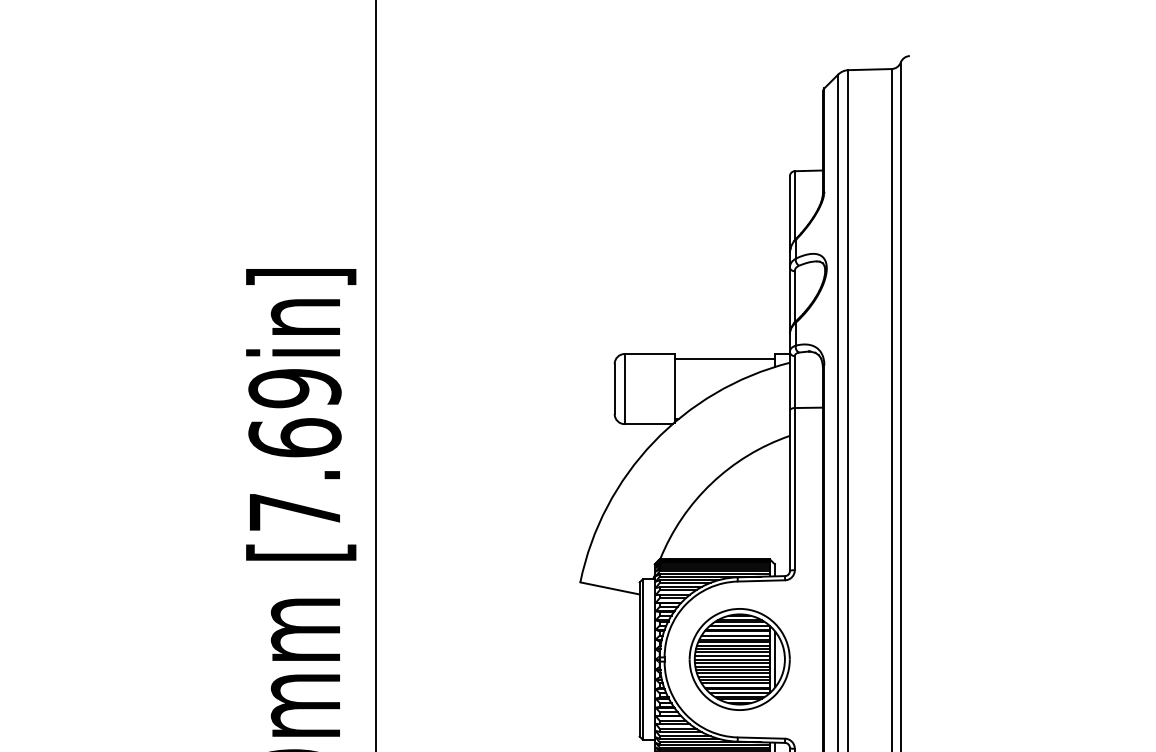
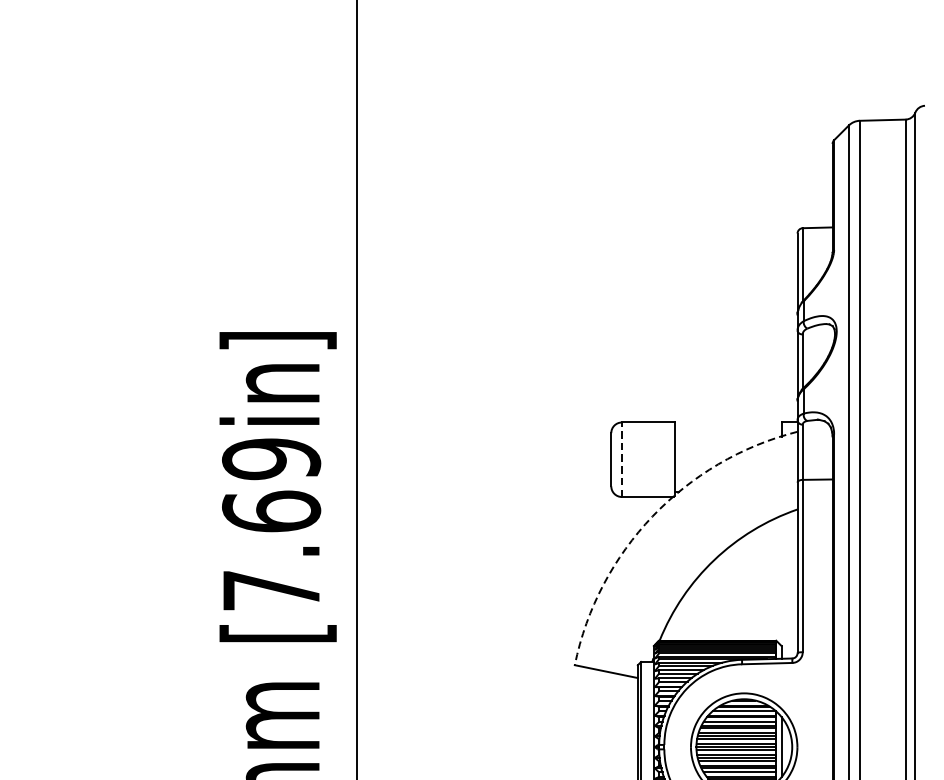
line: (724, 359) -> (728, 428), removed
line: (624, 388) -> (621, 459), solid -> dashed
arc: (653, 442) -> (652, 516), solid -> dashed

